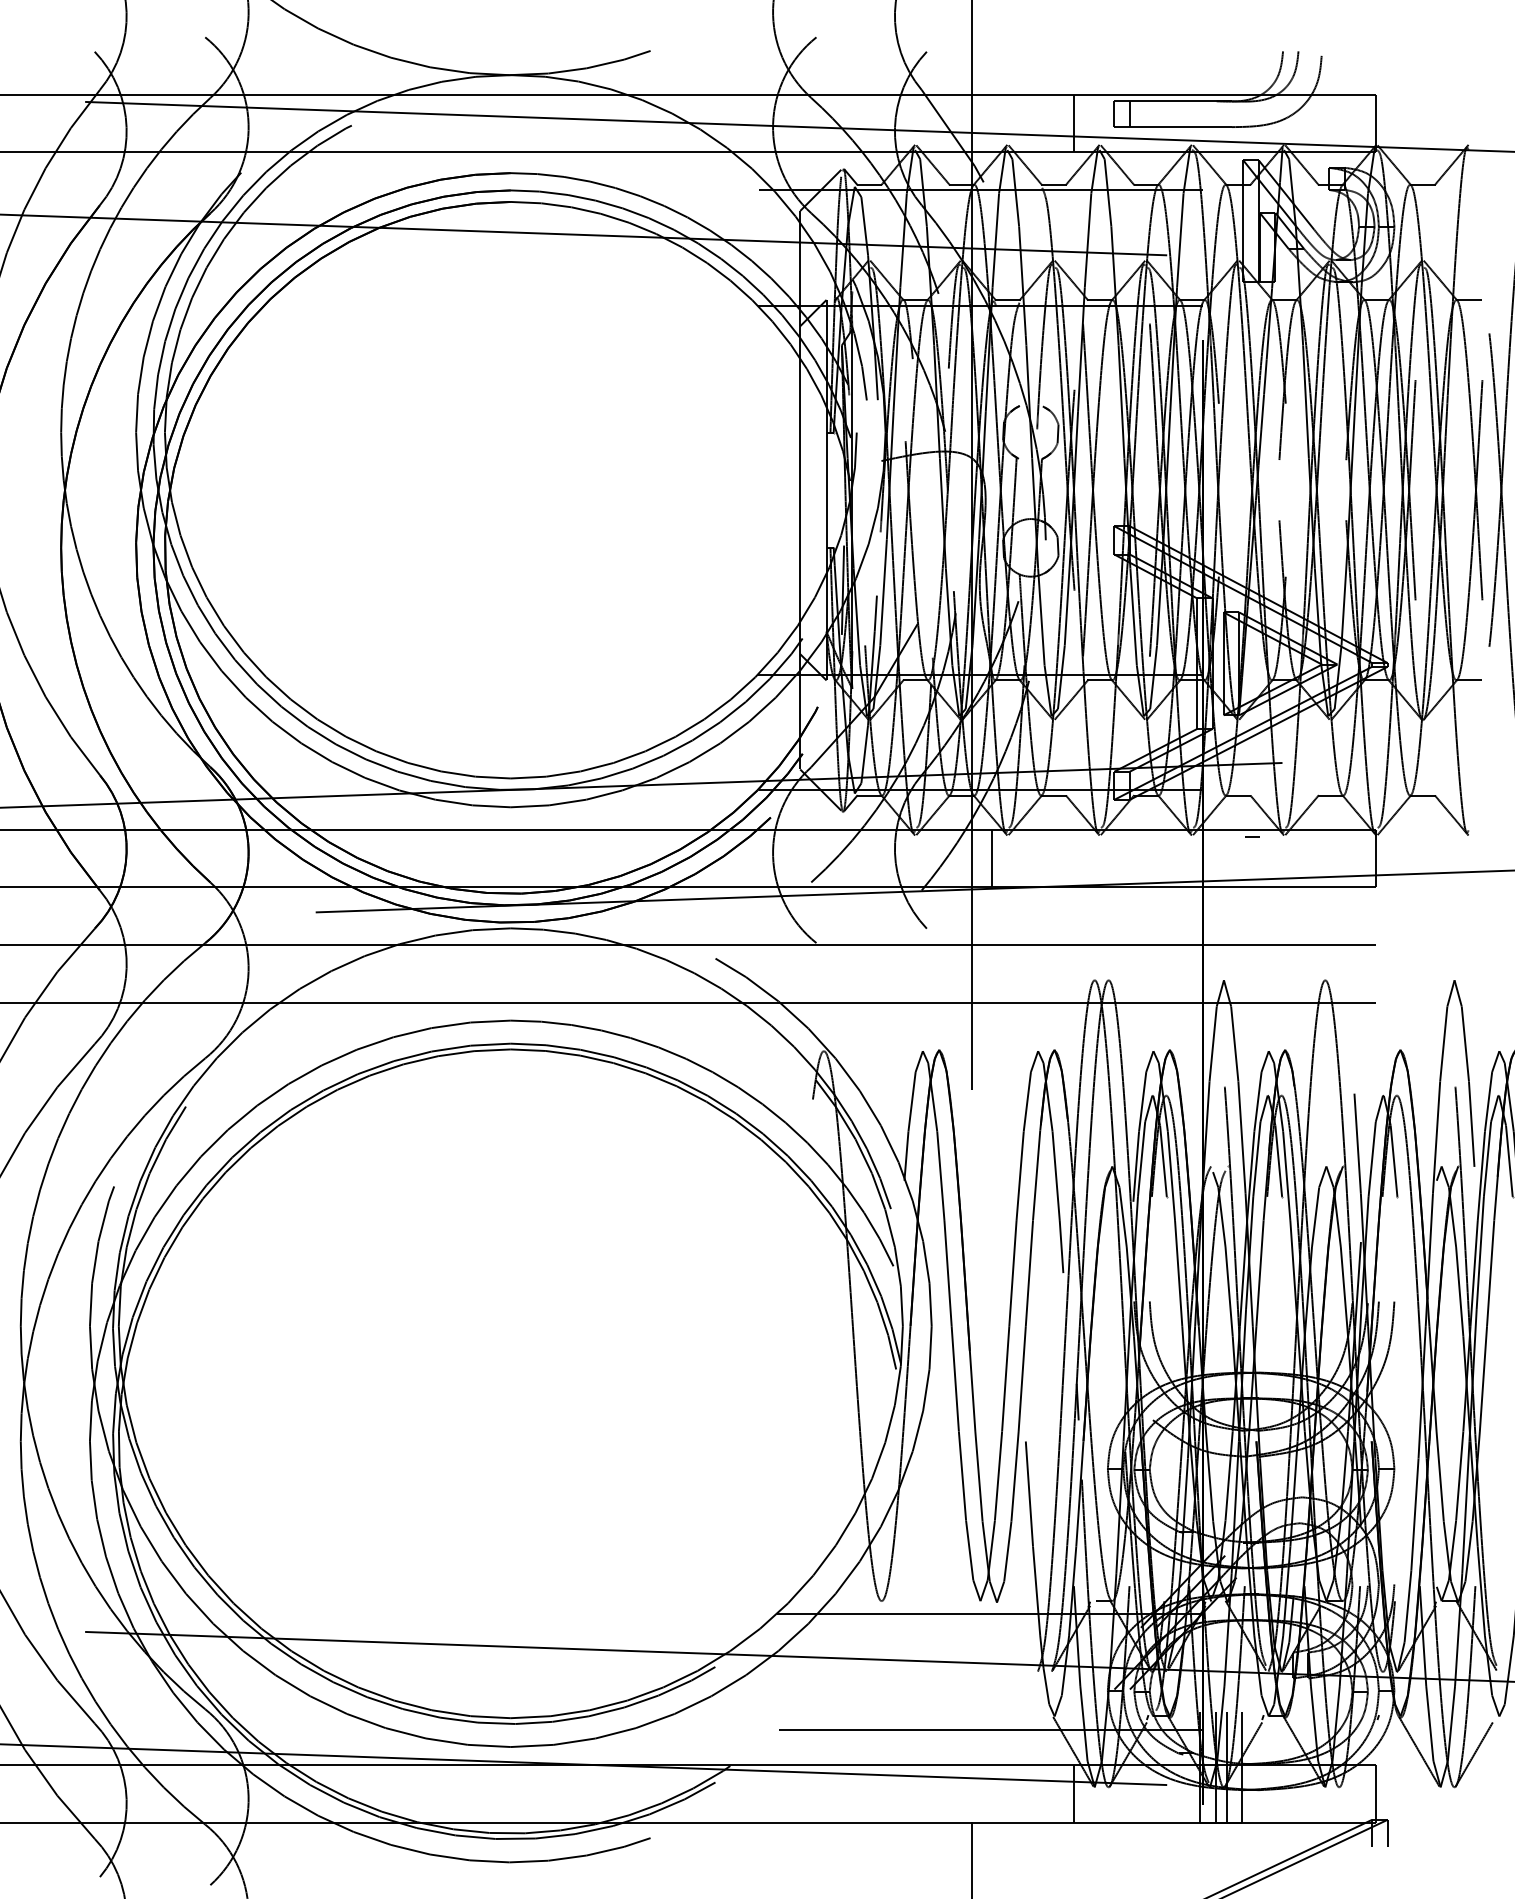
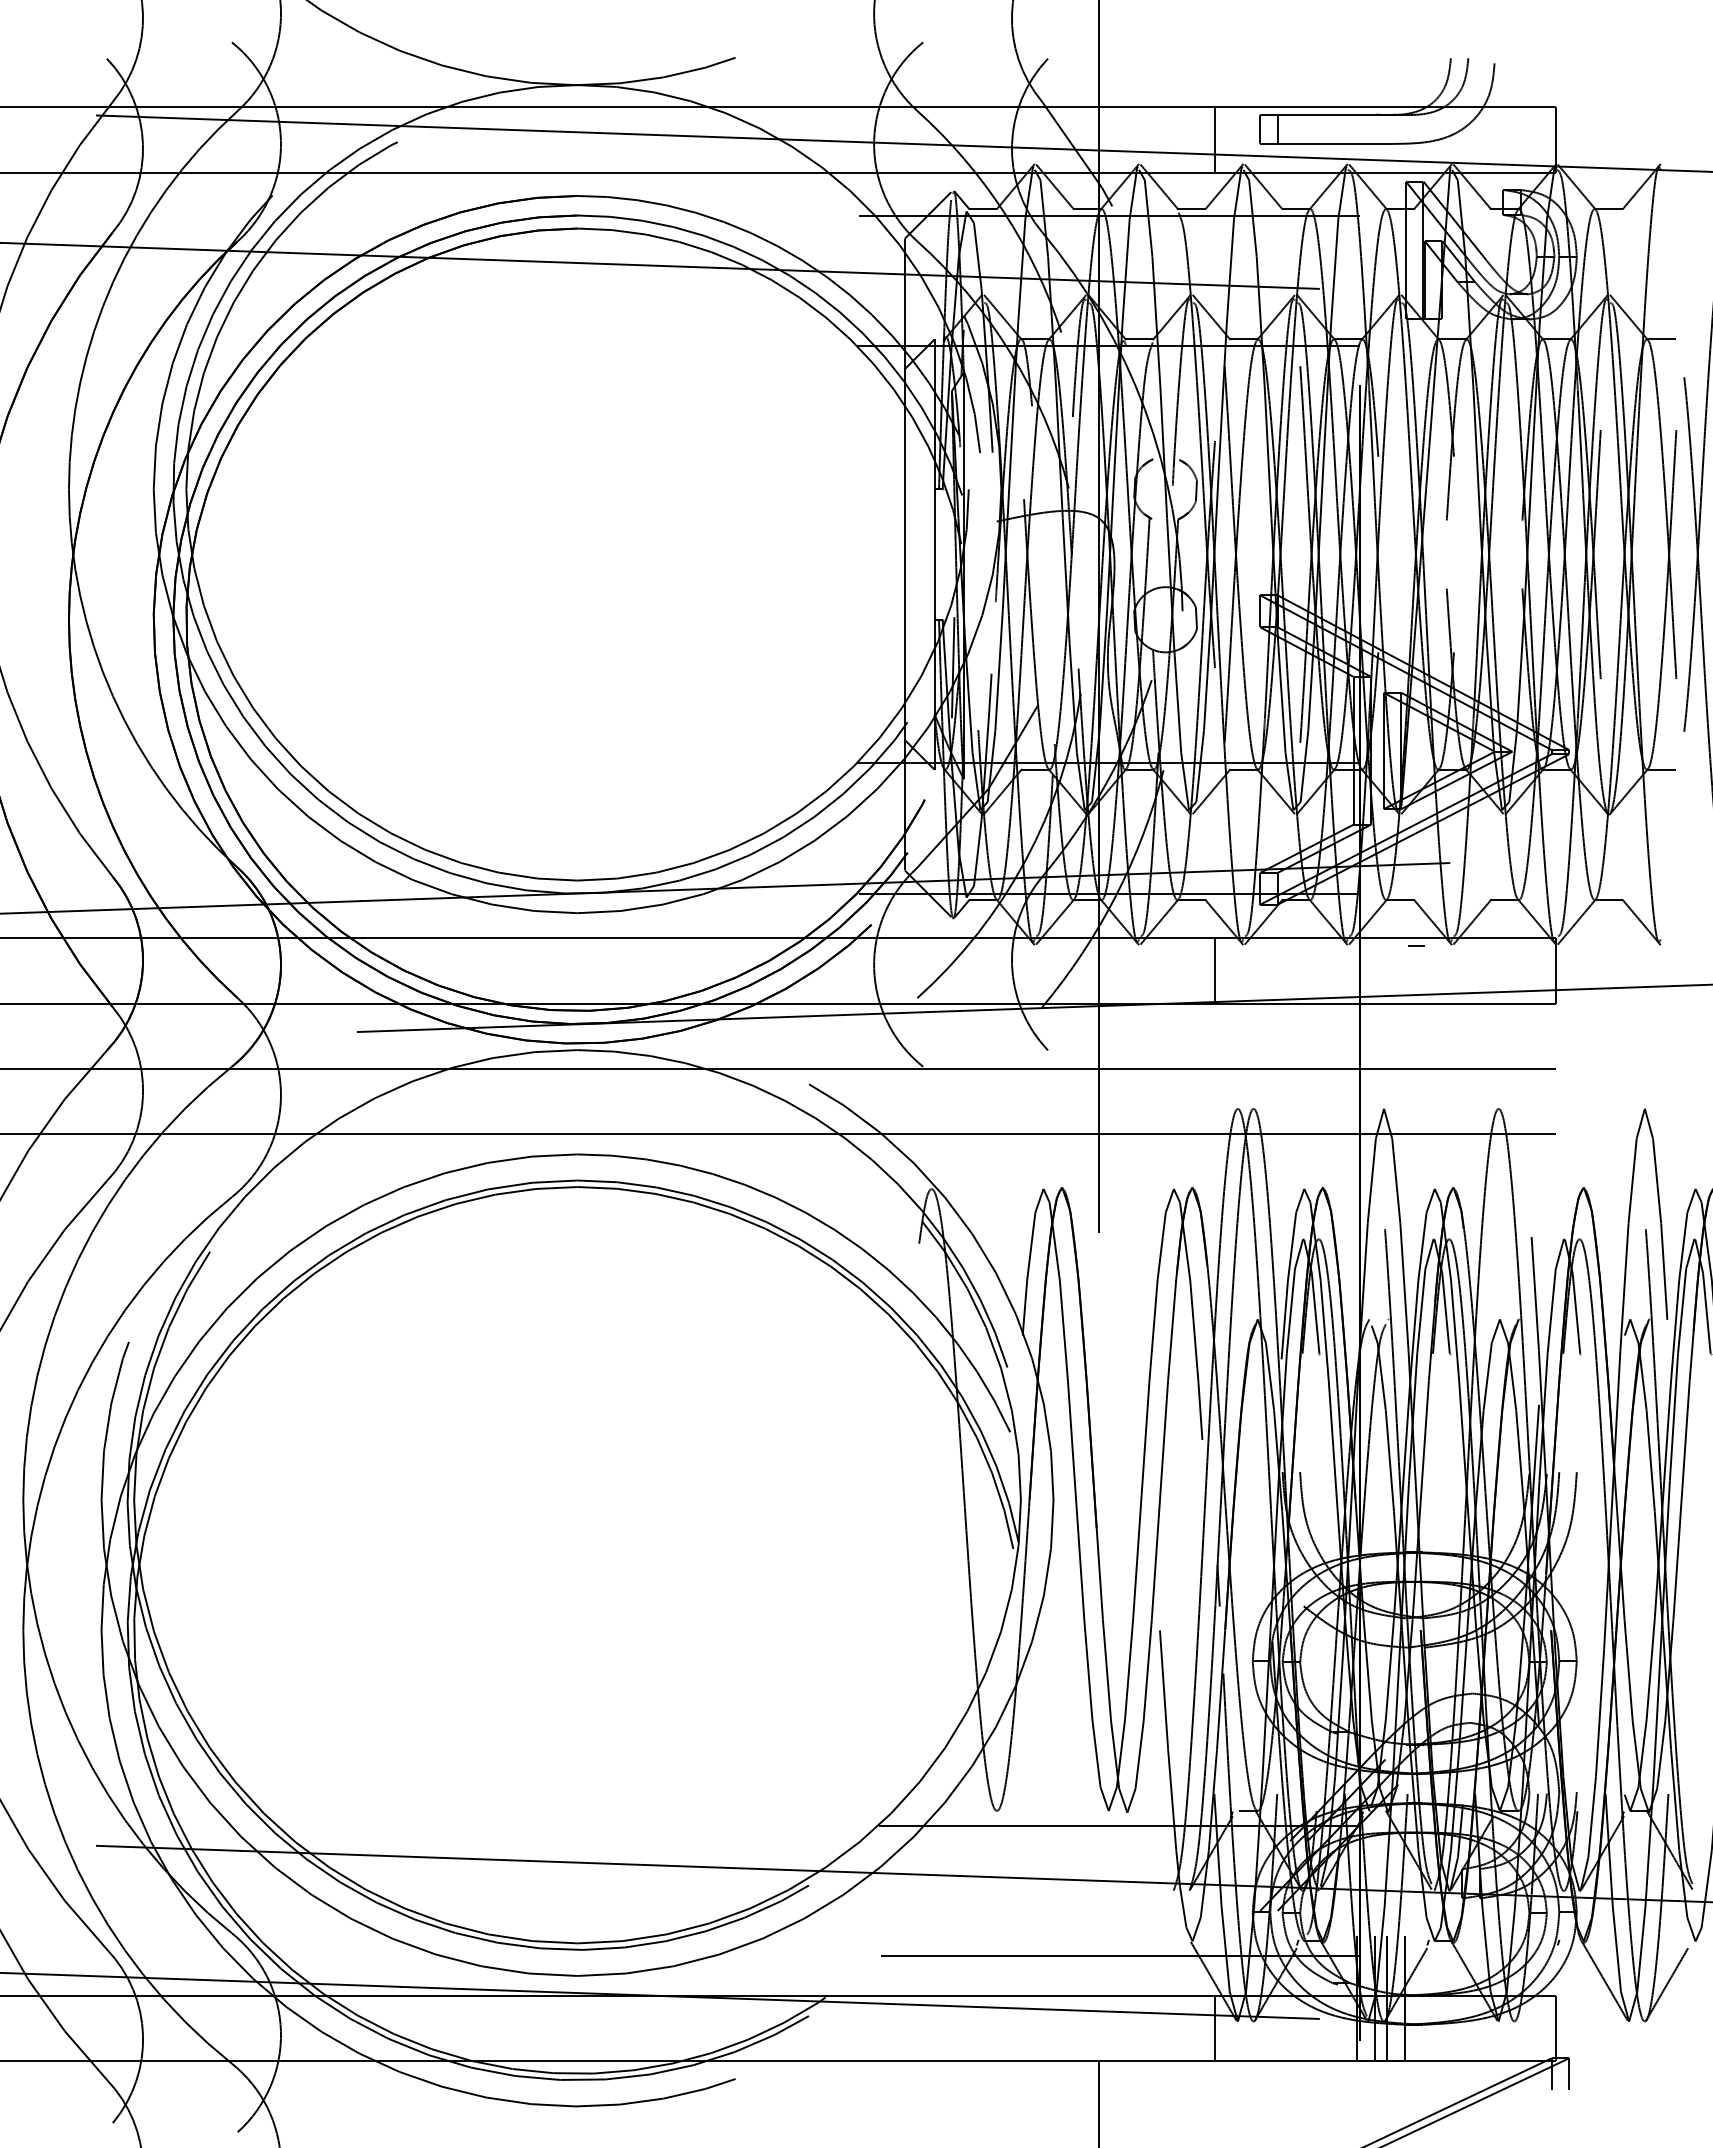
line: (991, 857) -> (1214, 970), moved

